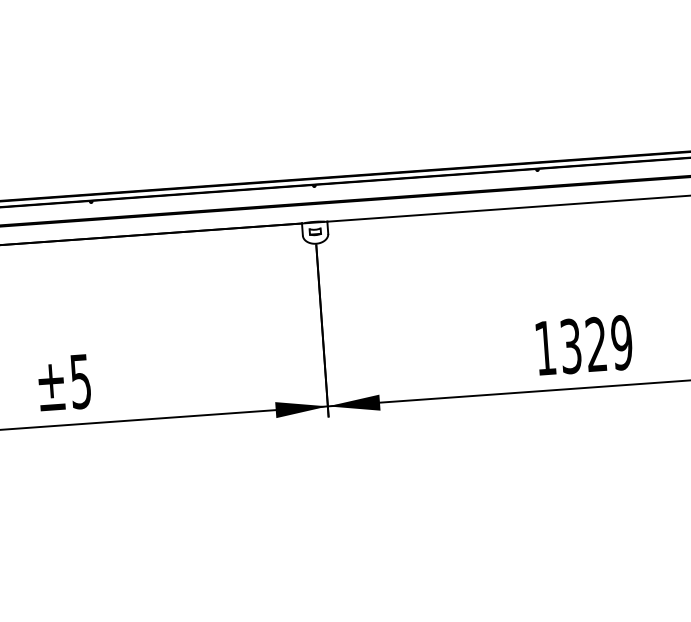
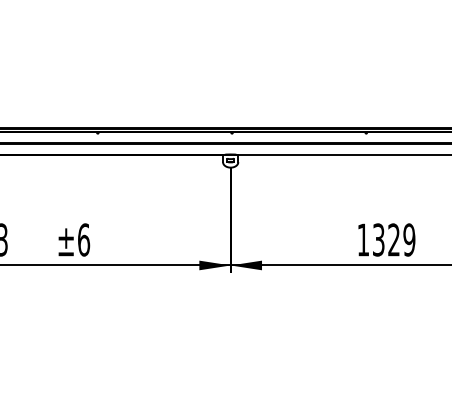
text: (81, 380) -> (84, 239), ±5 -> ±6

